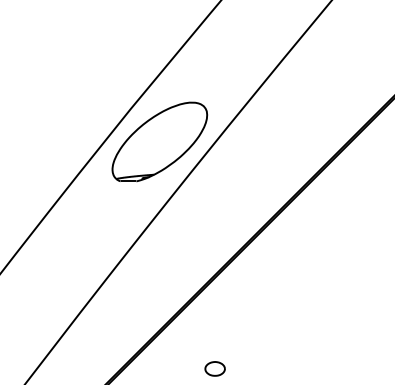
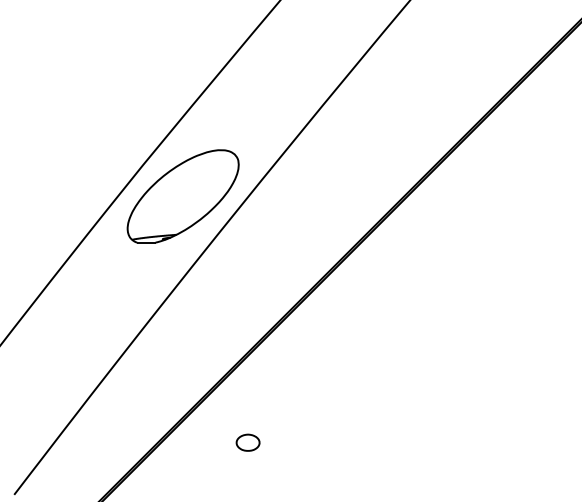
part: (214, 368) -> (247, 442), moved

